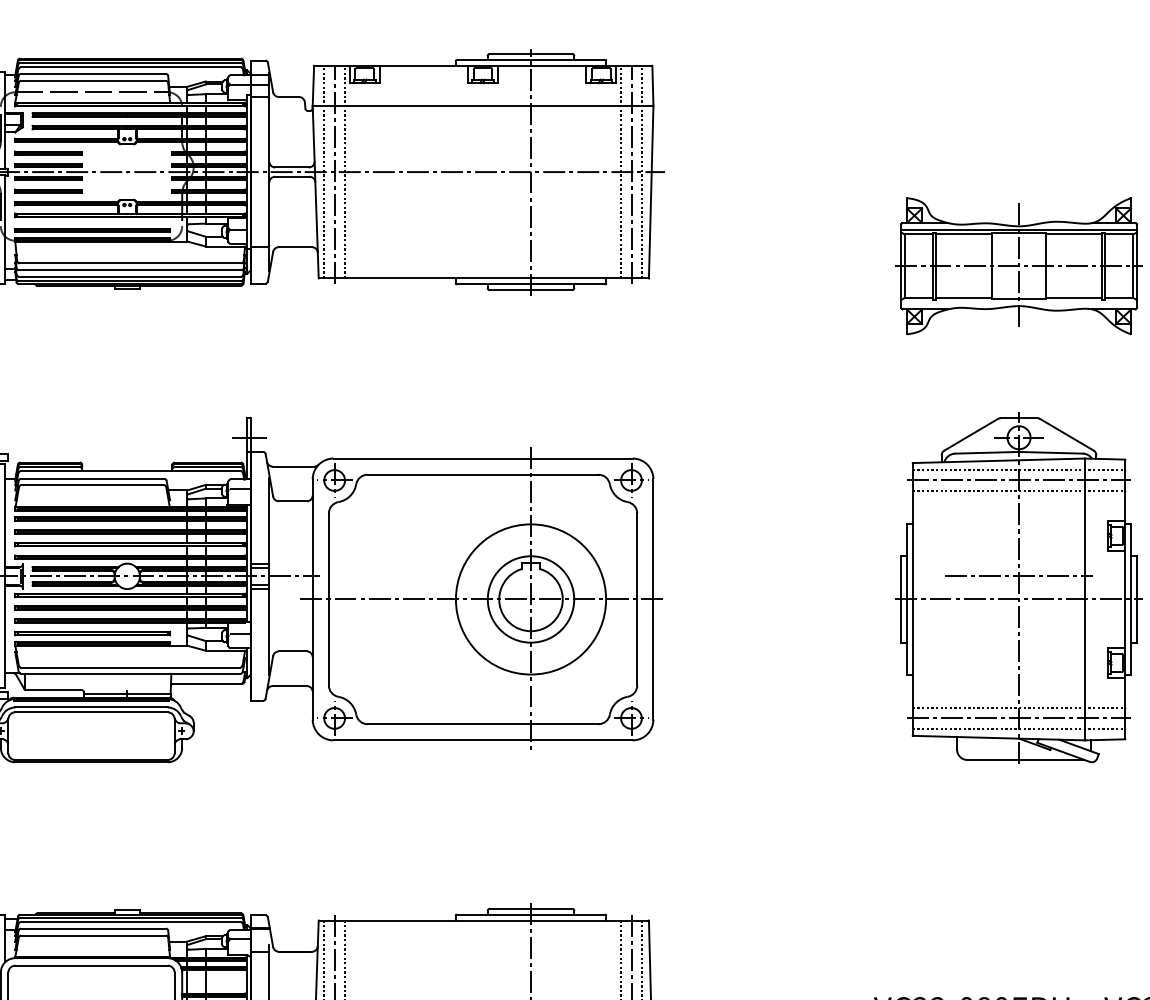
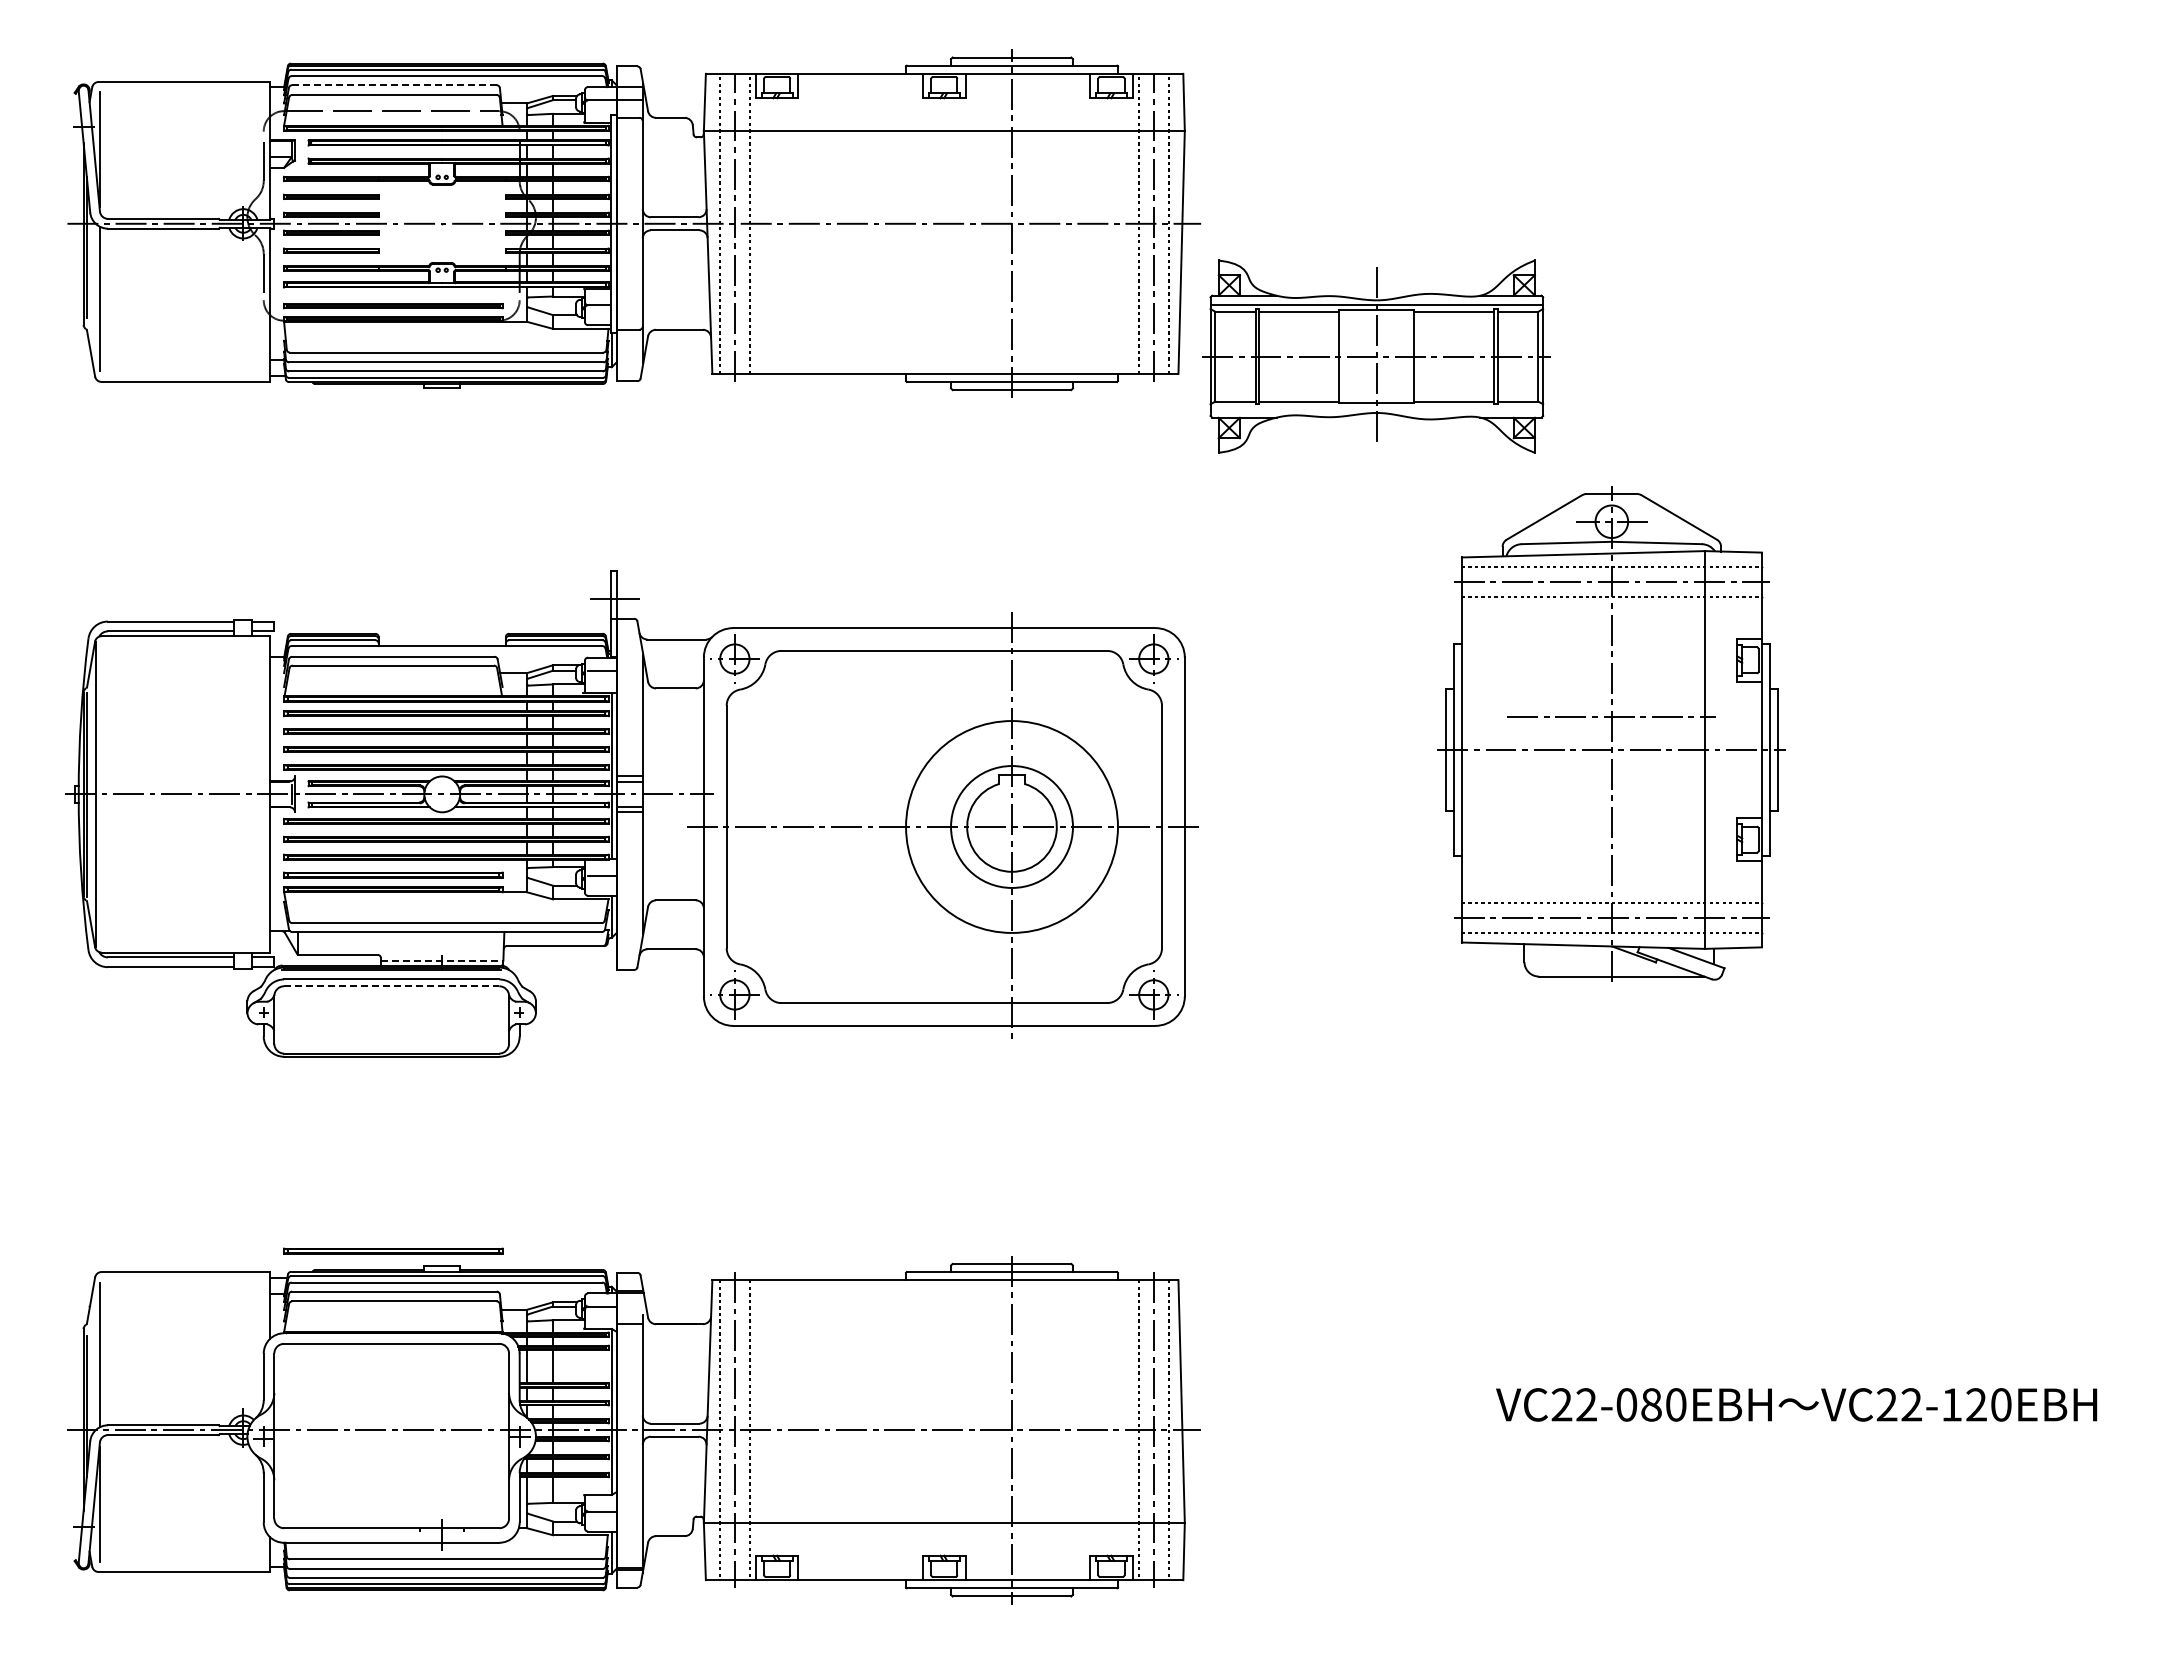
line: (93, 74) -> (394, 85), solid -> dashed
part: (1018, 266) -> (1376, 356), moved
part: (1018, 587) -> (1611, 733), moved
line: (127, 694) -> (442, 960), solid -> dashed
line: (91, 712) -> (391, 986), solid -> dashed
part: (92, 899) -> (393, 1250), added

